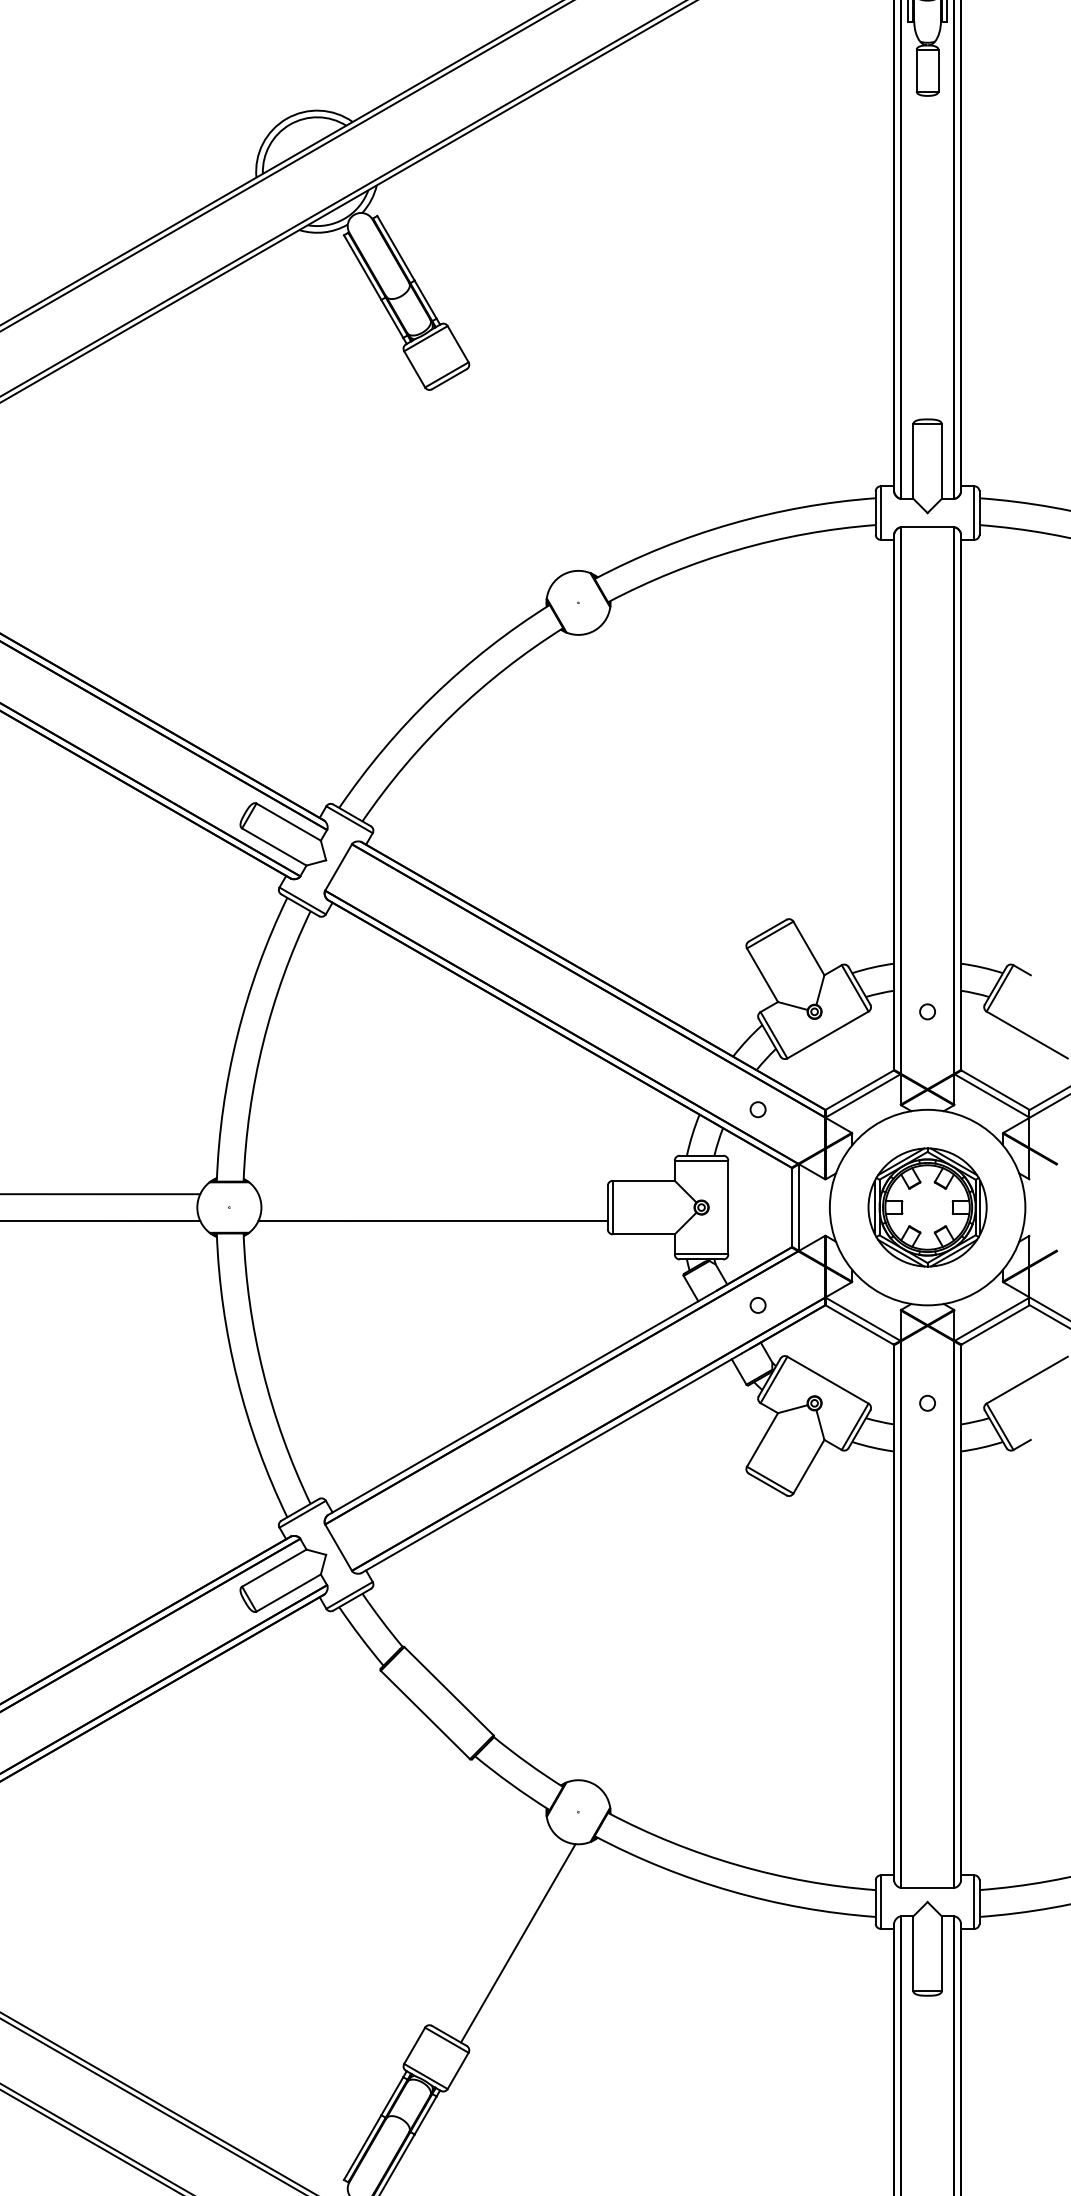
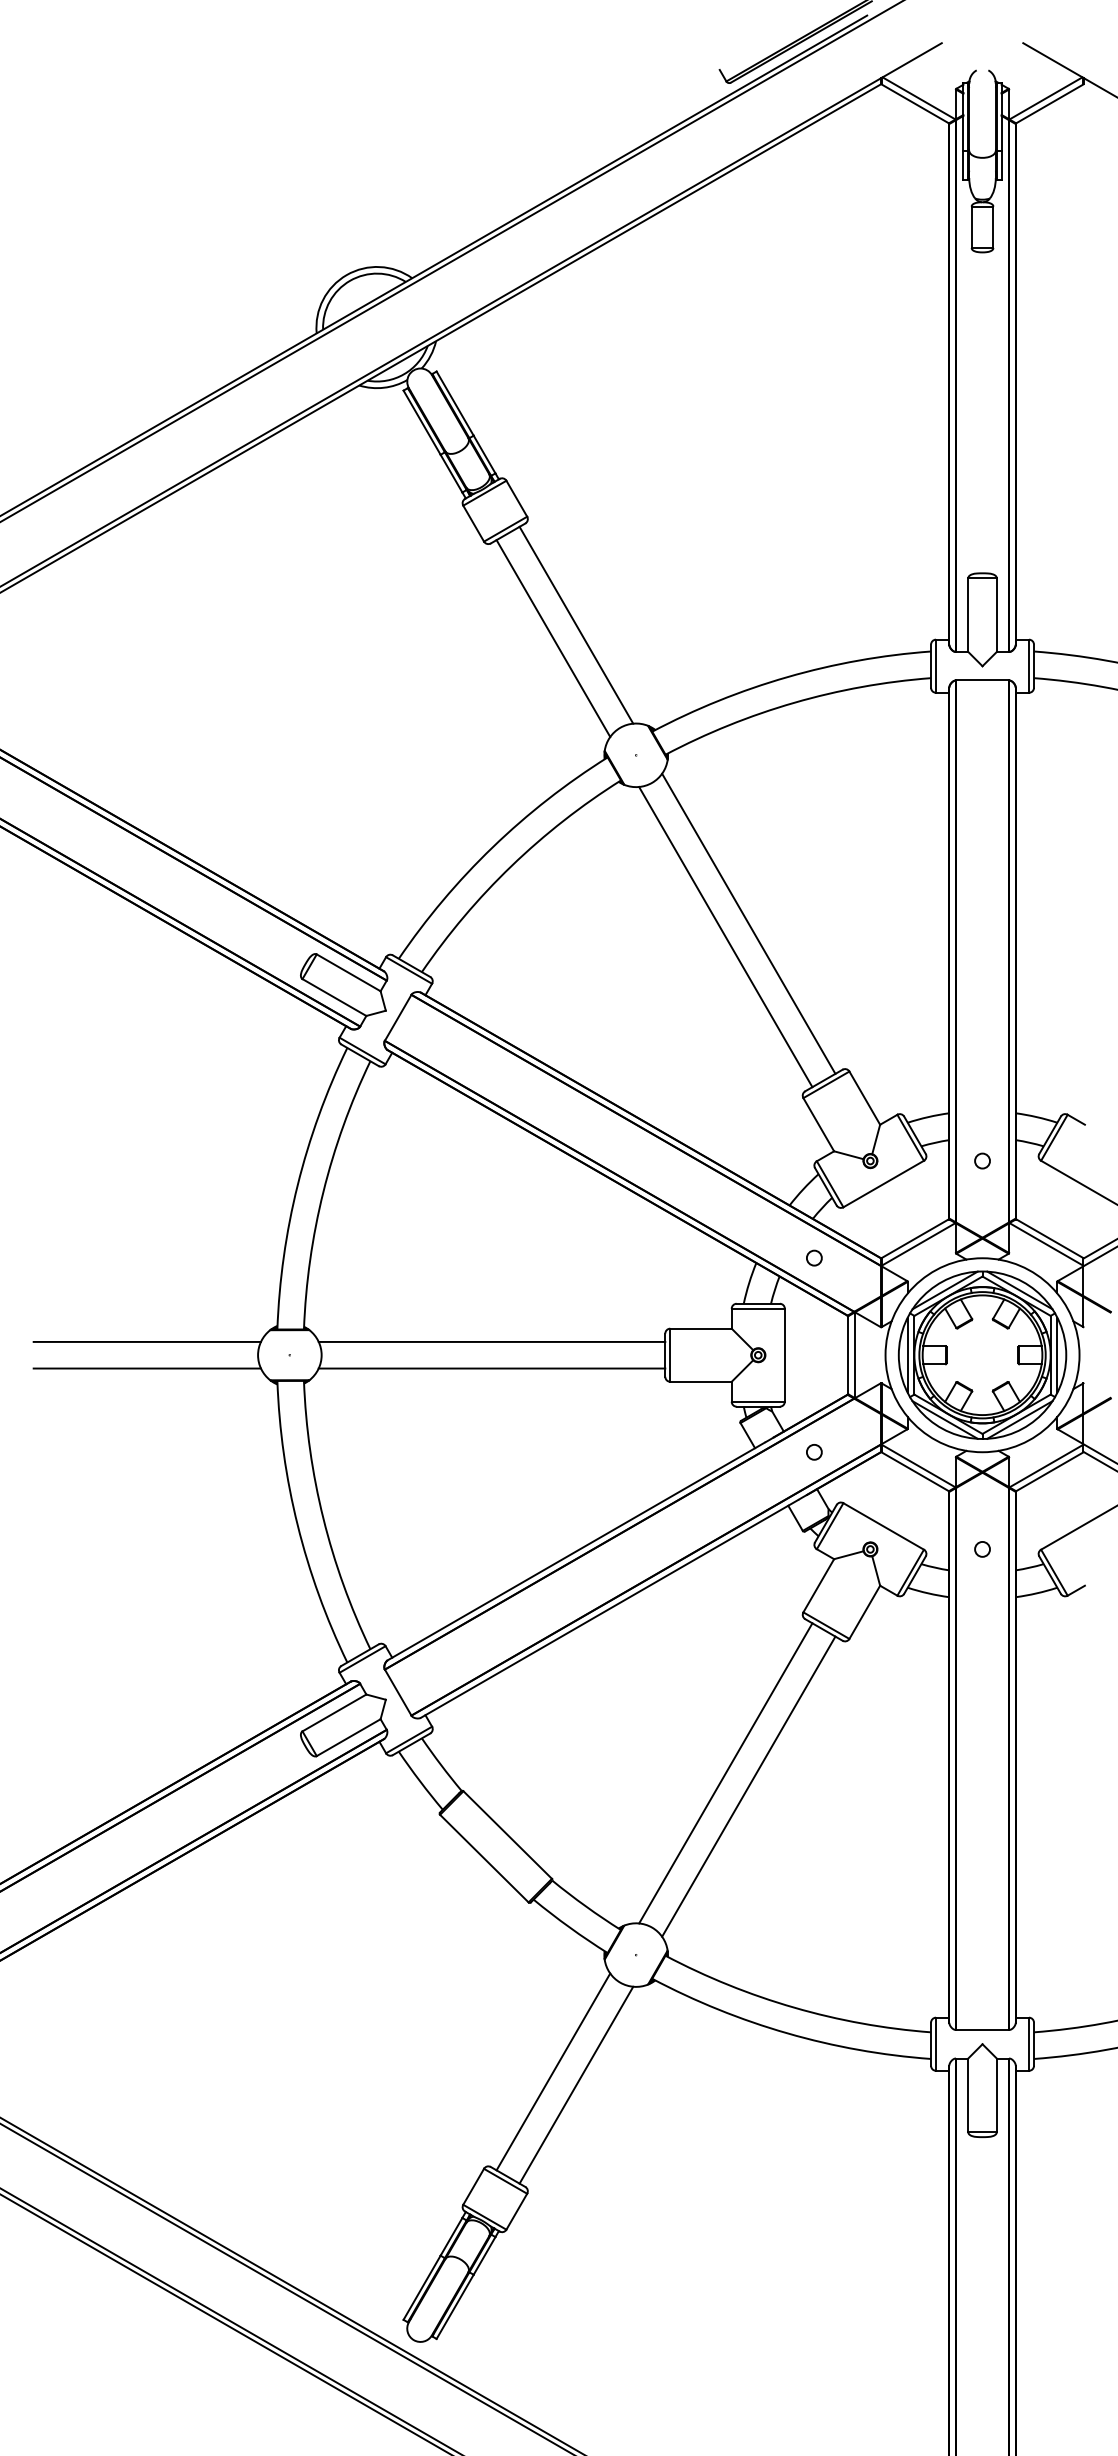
line: (518, 471) -> (576, 624), added
line: (495, 485) -> (553, 638), added
line: (691, 772) -> (748, 923), added
line: (668, 786) -> (725, 937), added
line: (432, 1193) -> (491, 1341), added
part: (927, 1206) -> (982, 1354), size x1.43
line: (668, 1629) -> (725, 1773), added
line: (691, 1642) -> (748, 1786), added
line: (495, 1929) -> (553, 2071), added

